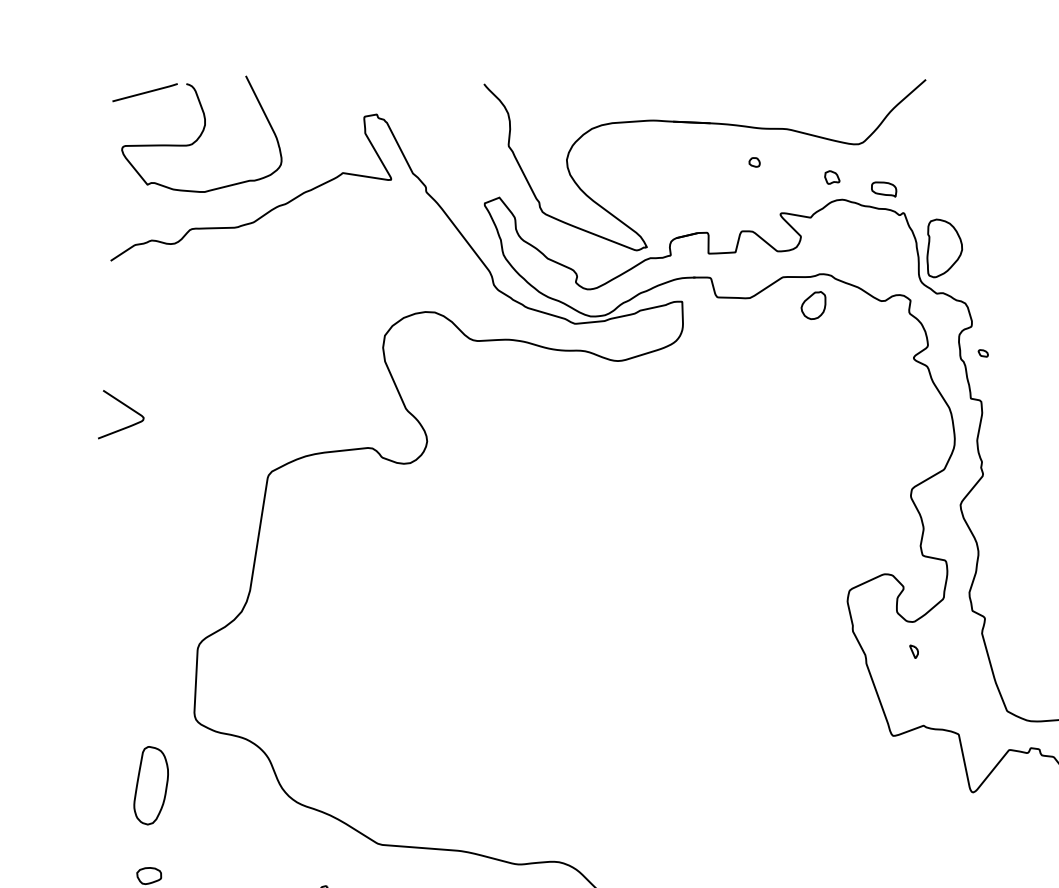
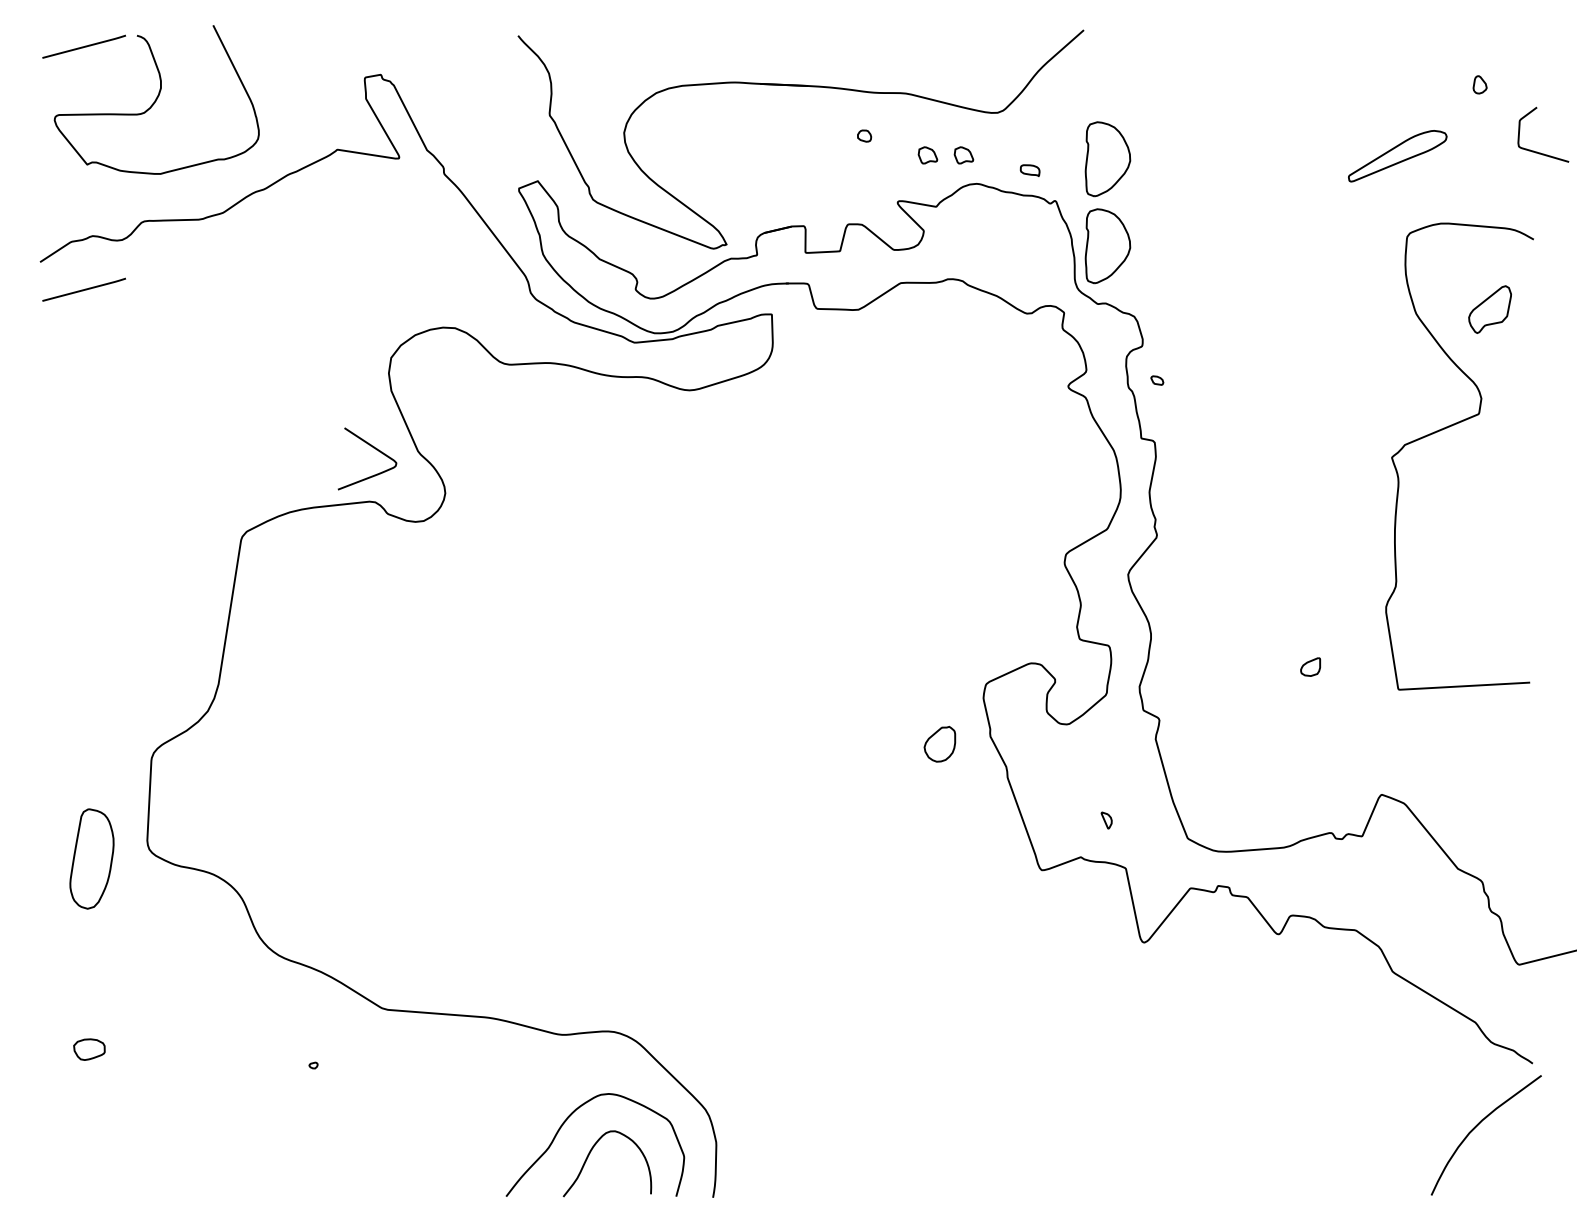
part: (803, 177) -> (927, 155), added
part: (944, 180) -> (1107, 159), added
part: (883, 189) -> (1029, 170), size x0.6
line: (144, 282) -> (83, 289), added
part: (813, 305) -> (939, 744), moved
curve: (125, 406) -> (373, 448), moved
part: (913, 651) -> (1106, 820), moved
part: (150, 785) -> (91, 858), moved

